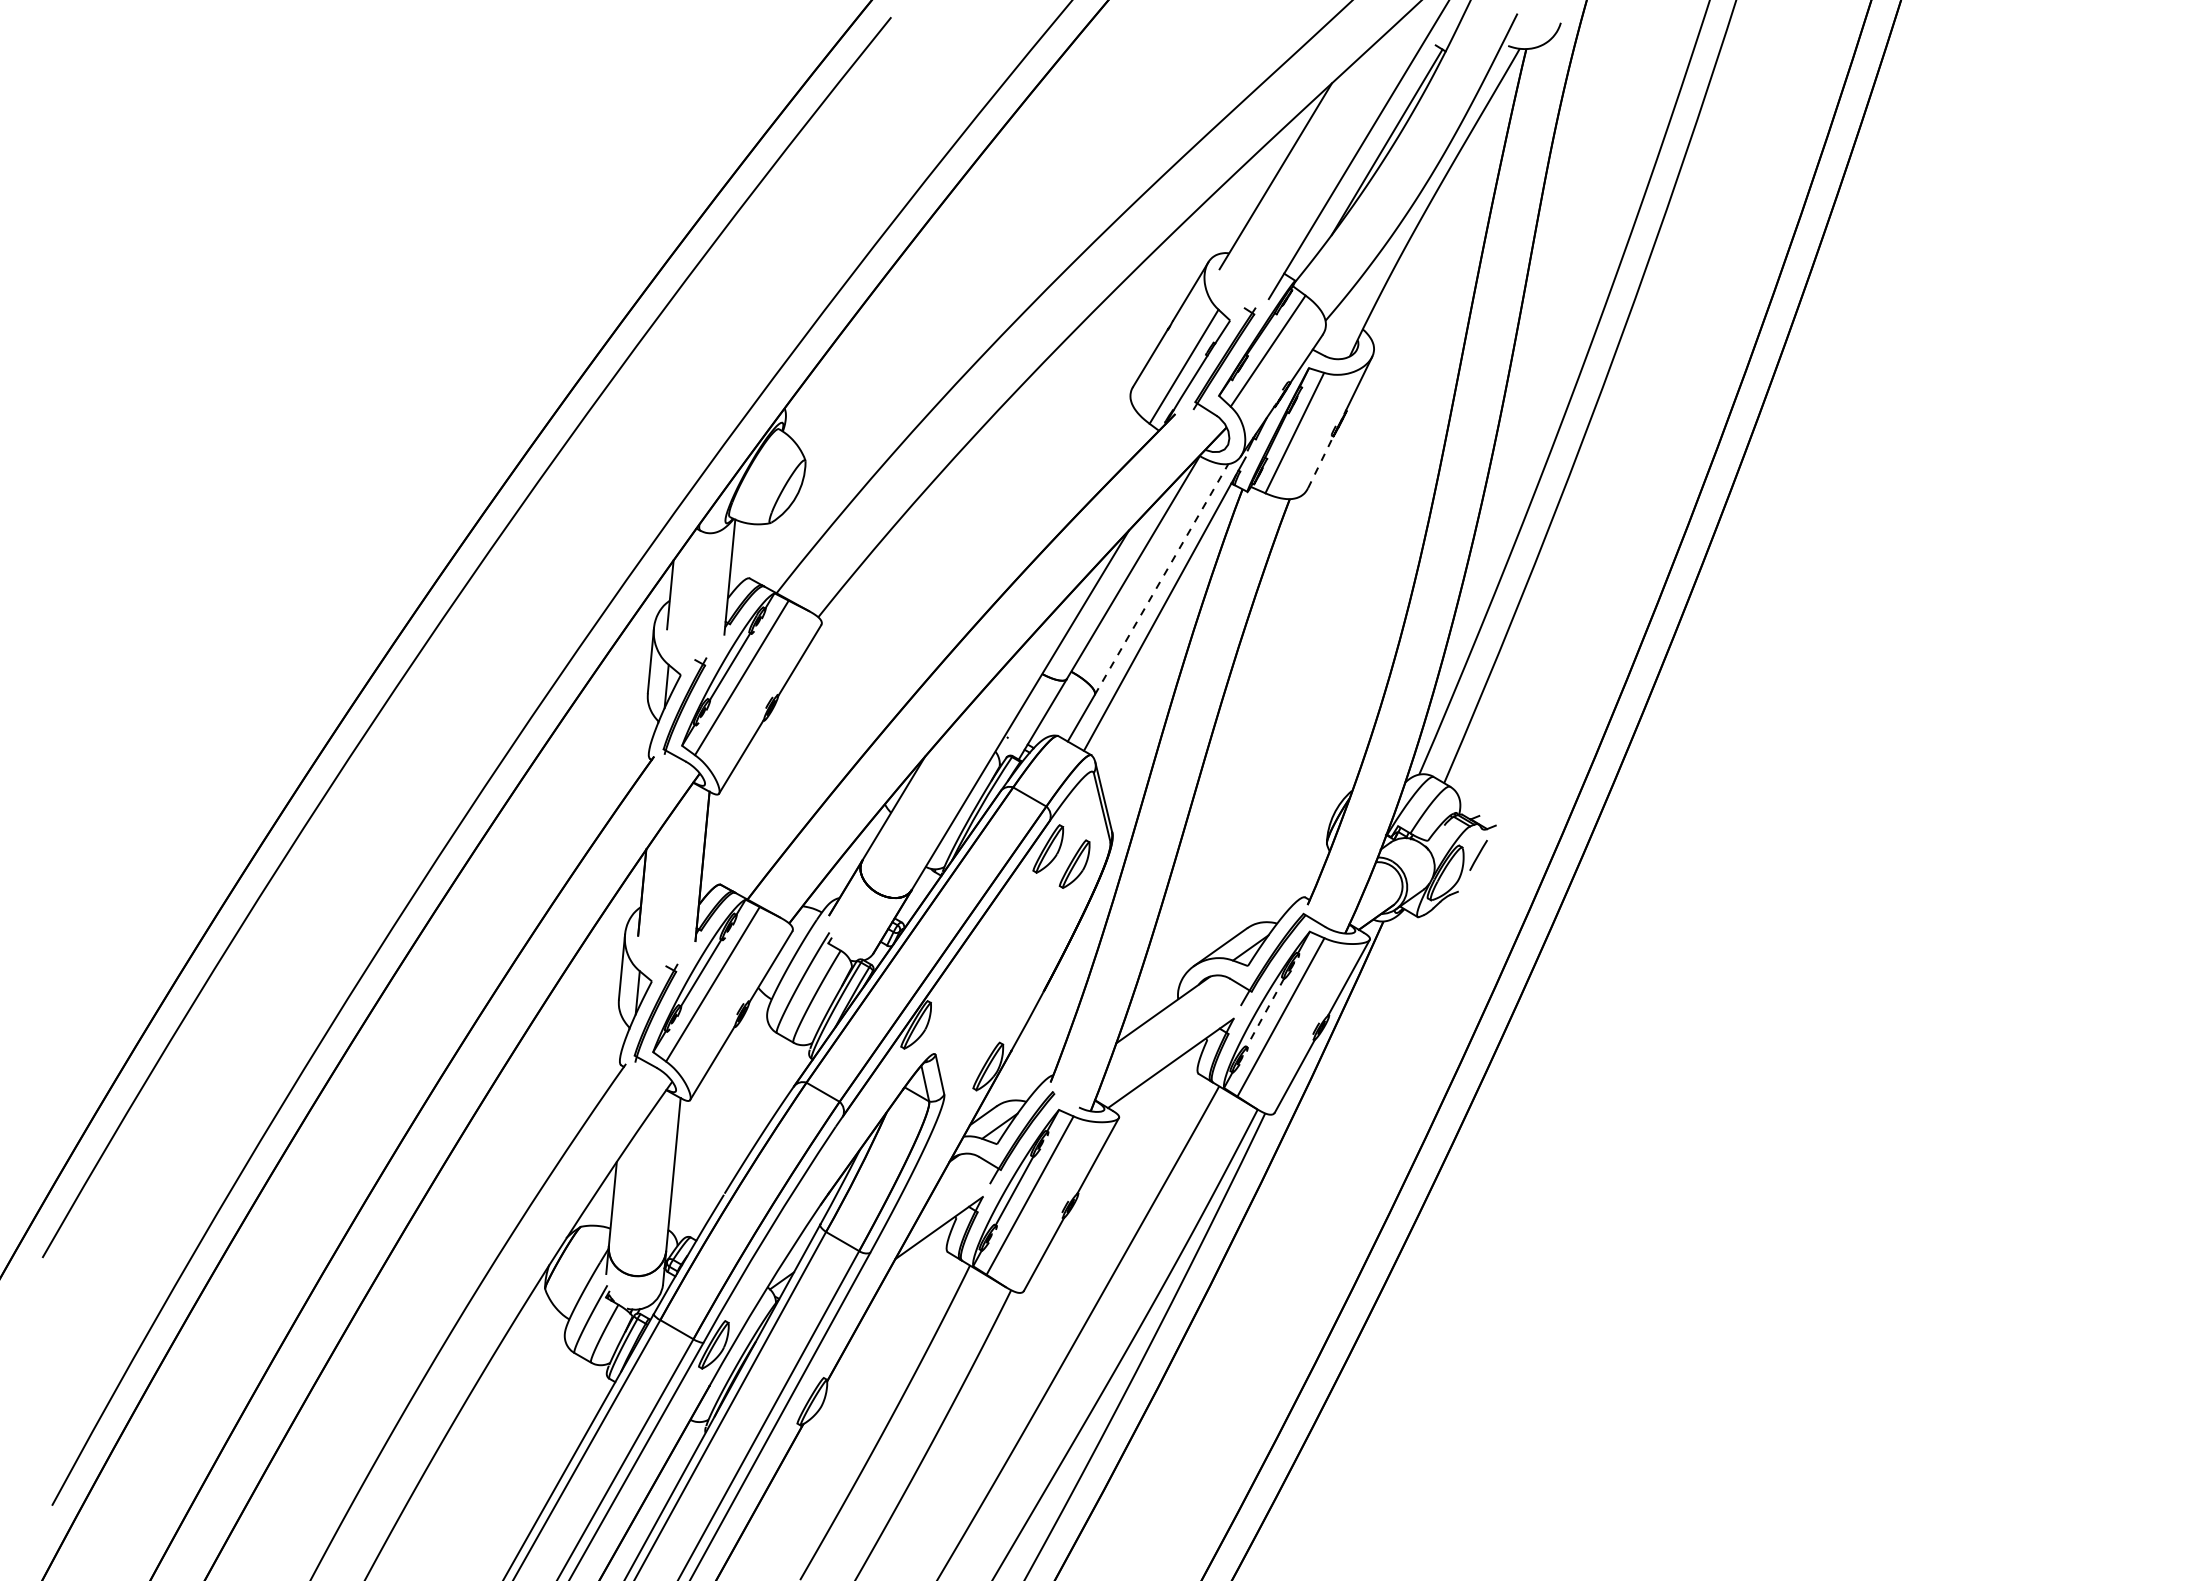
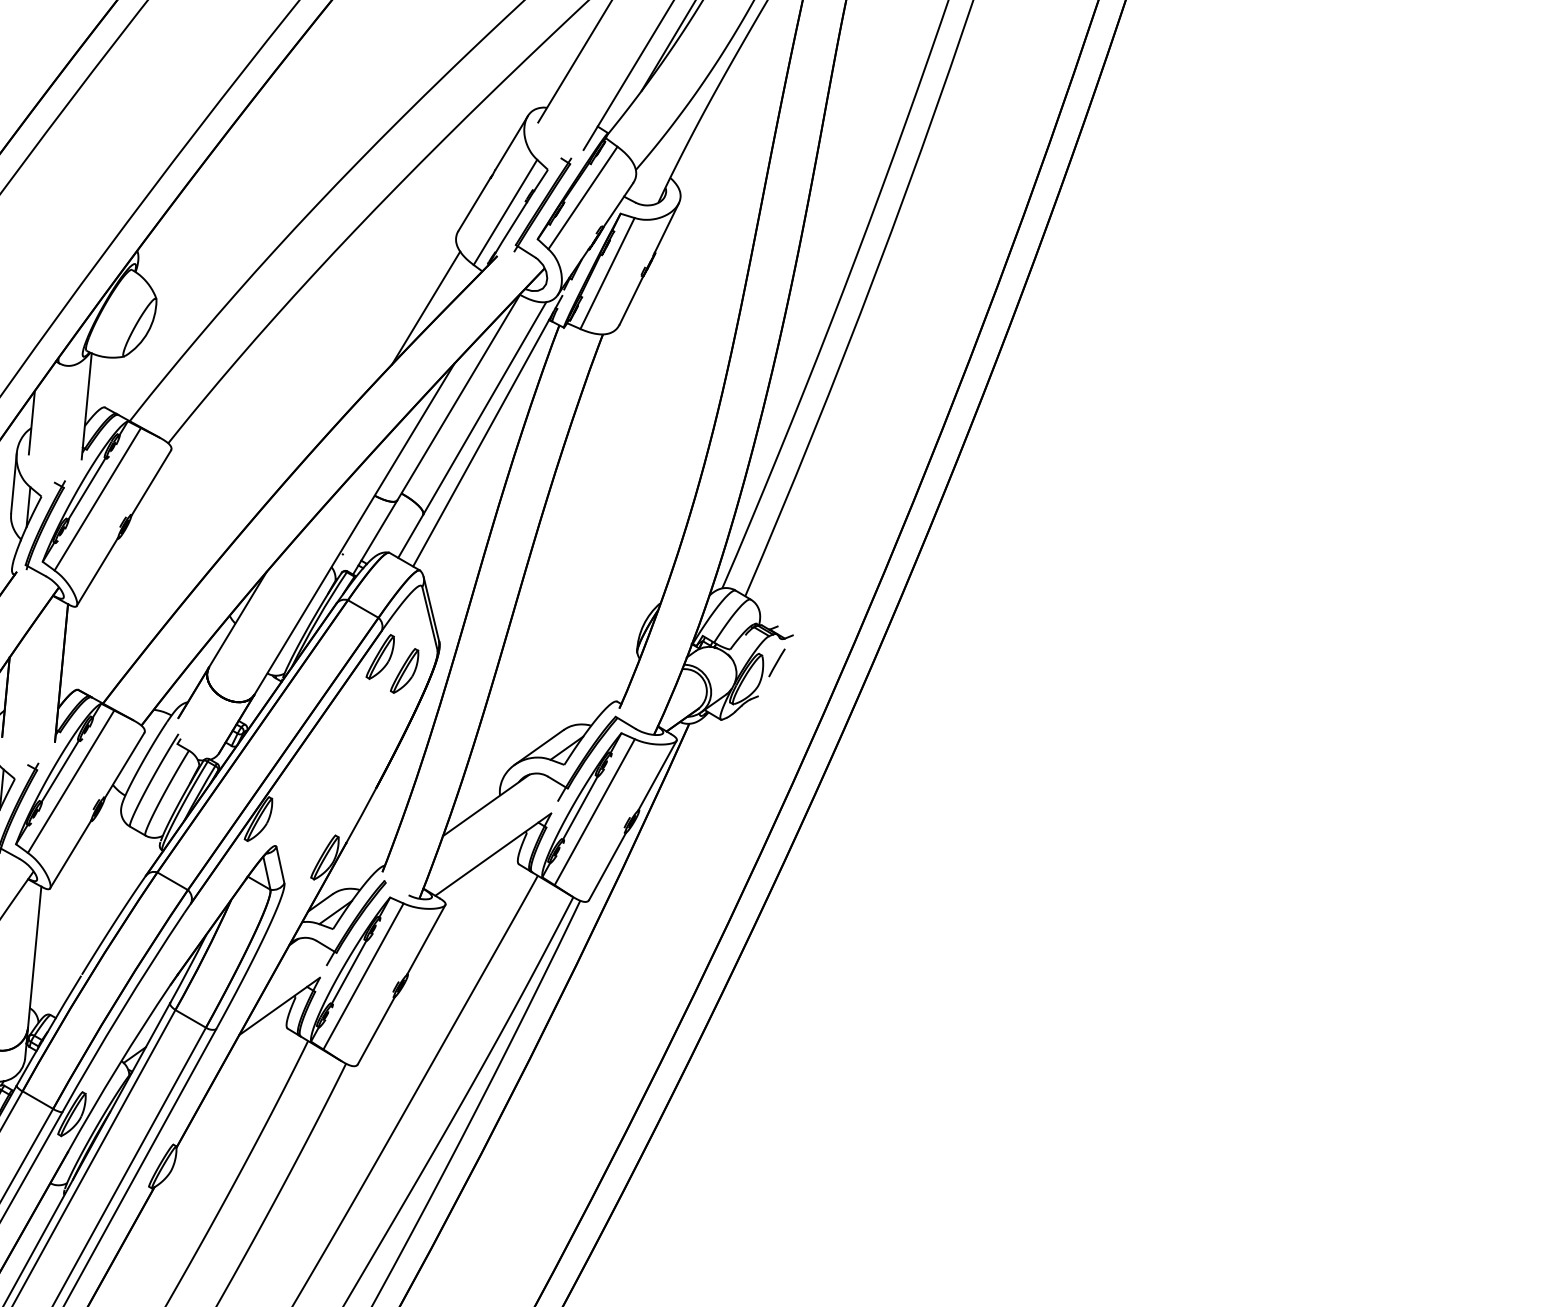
line: (1320, 462) -> (631, 300), dashed -> solid
line: (1097, 470) -> (425, 308), added
line: (1161, 579) -> (484, 408), dashed -> solid
line: (1265, 1013) -> (580, 808), dashed -> solid

